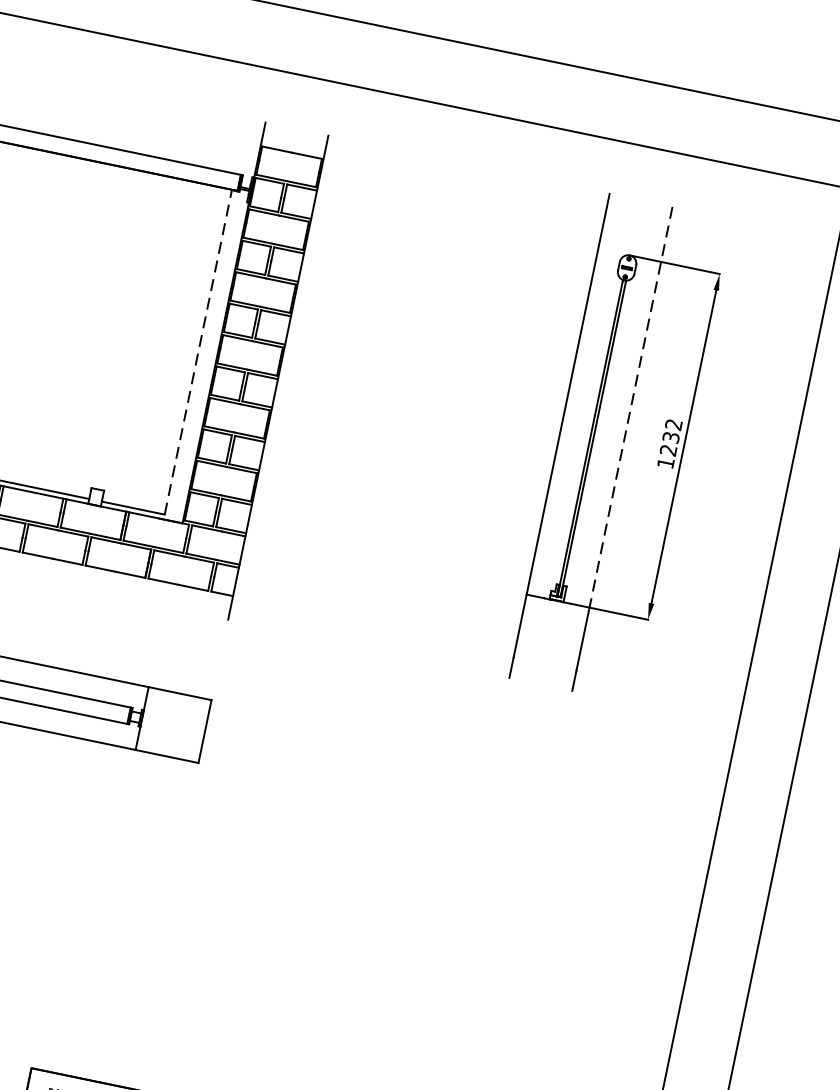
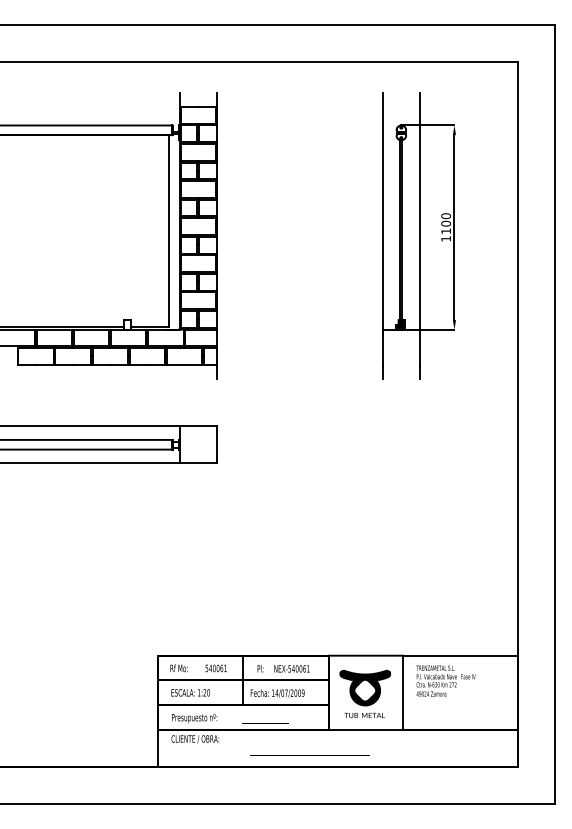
line: (198, 351) -> (168, 230), dashed -> solid
line: (630, 407) -> (419, 211), dashed -> solid
text: (671, 437) -> (446, 223), 1232 -> 1100

